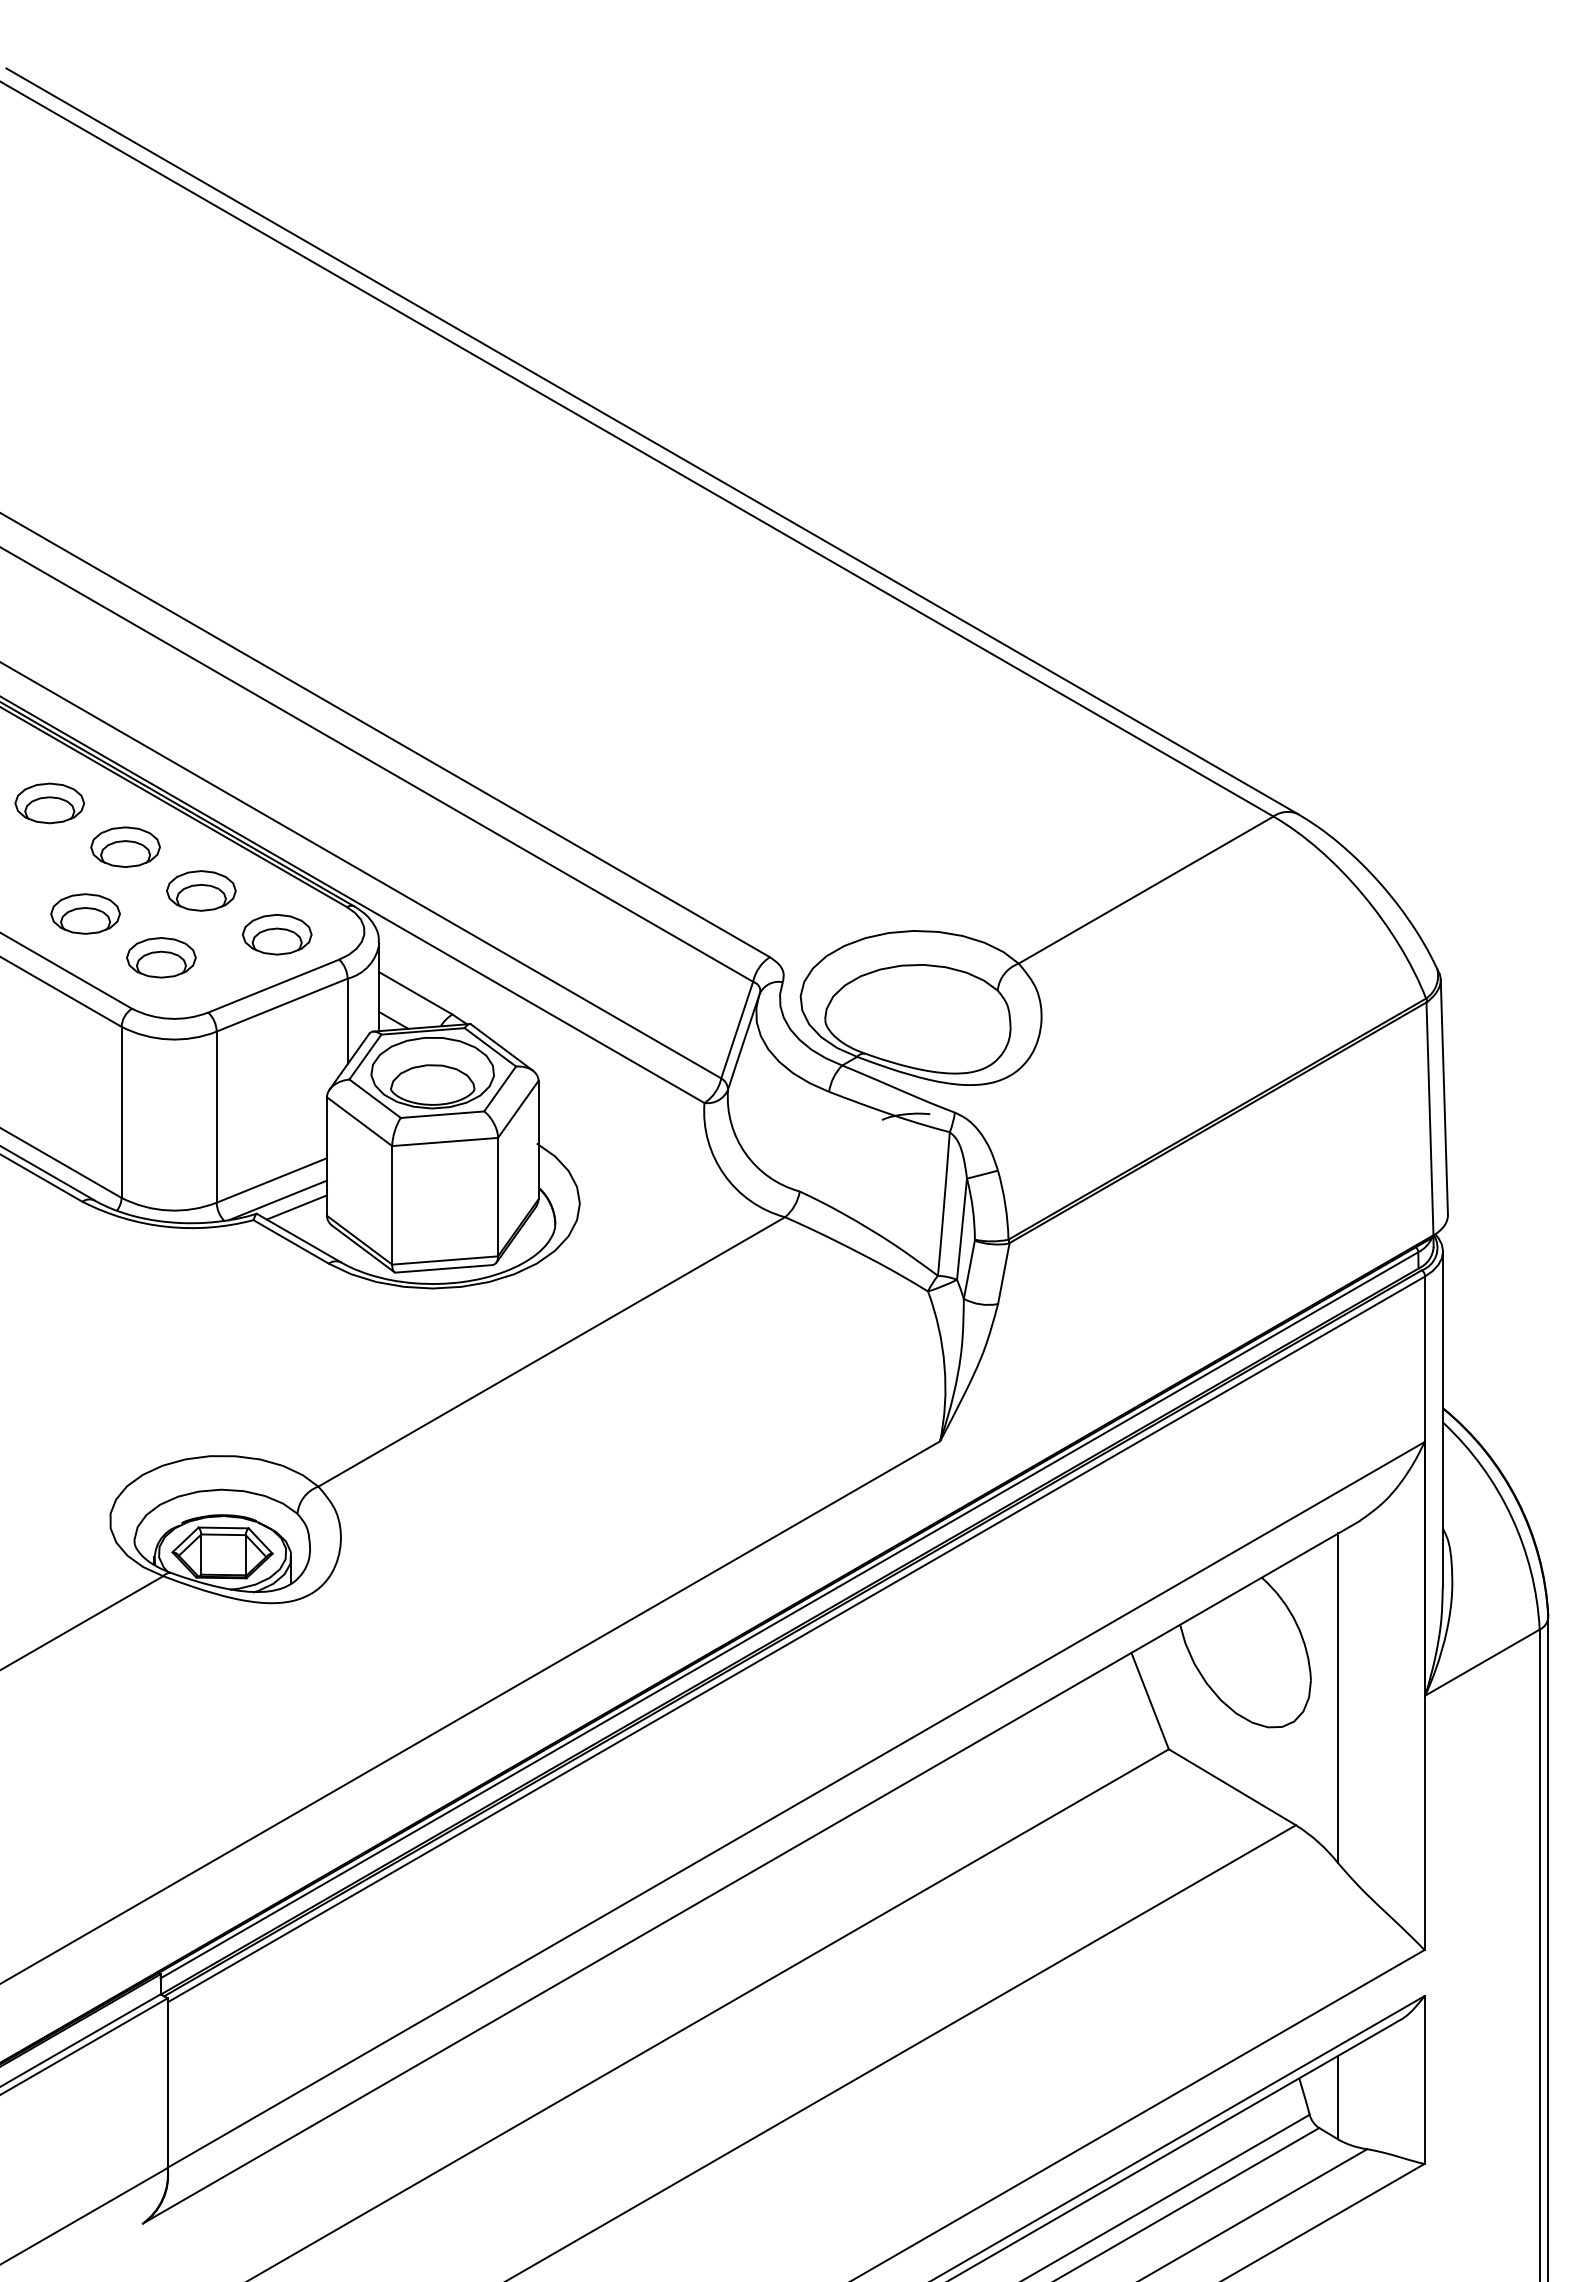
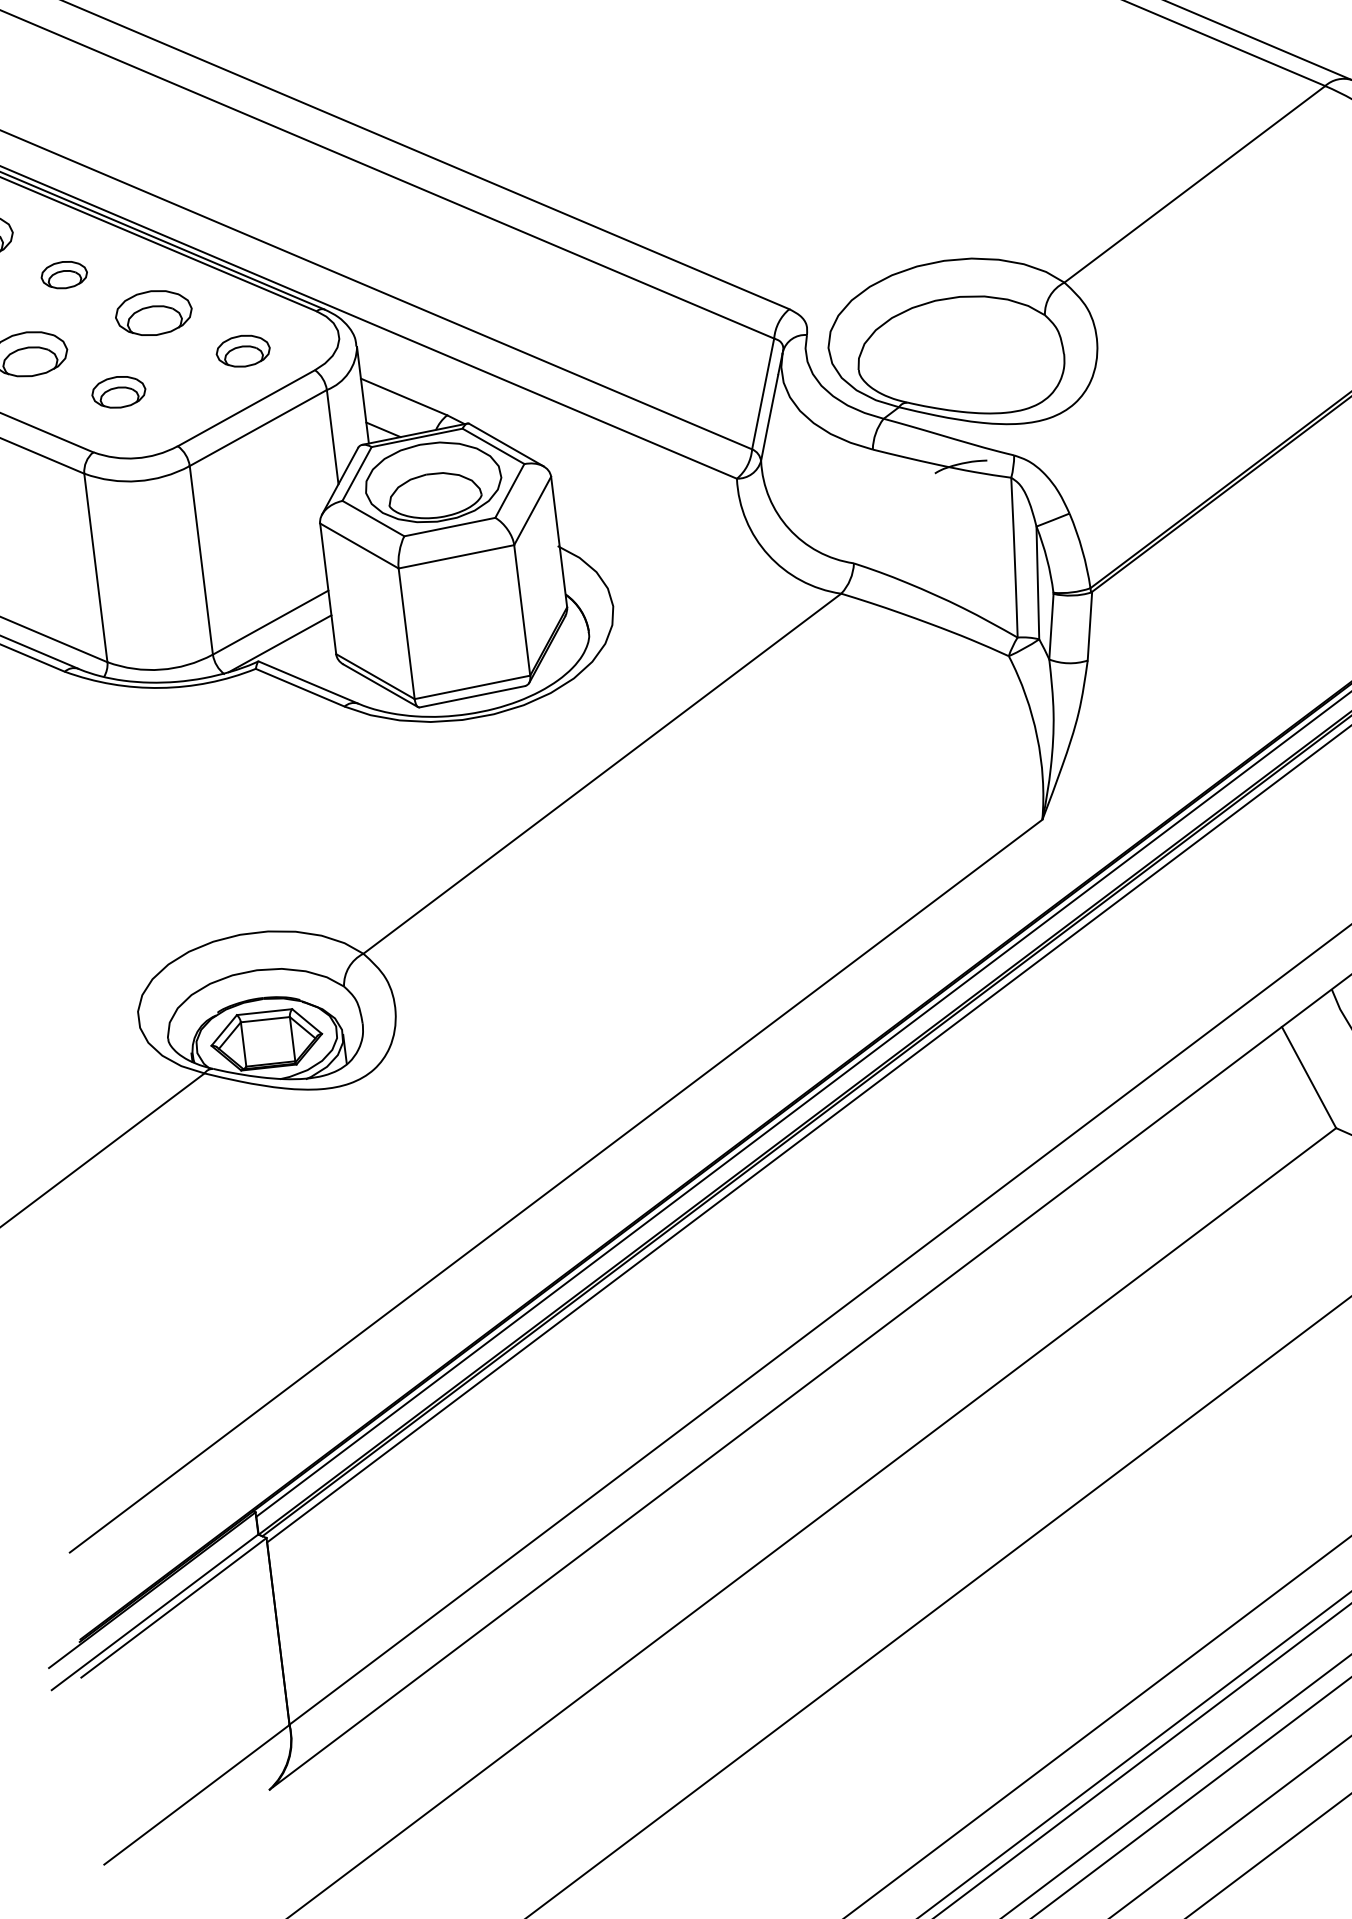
part: (125, 846) -> (64, 274), size x0.6
part: (276, 934) -> (242, 350), size x0.7
part: (161, 957) -> (118, 391), size x0.7
line: (296, 1207) -> (301, 649), removed

